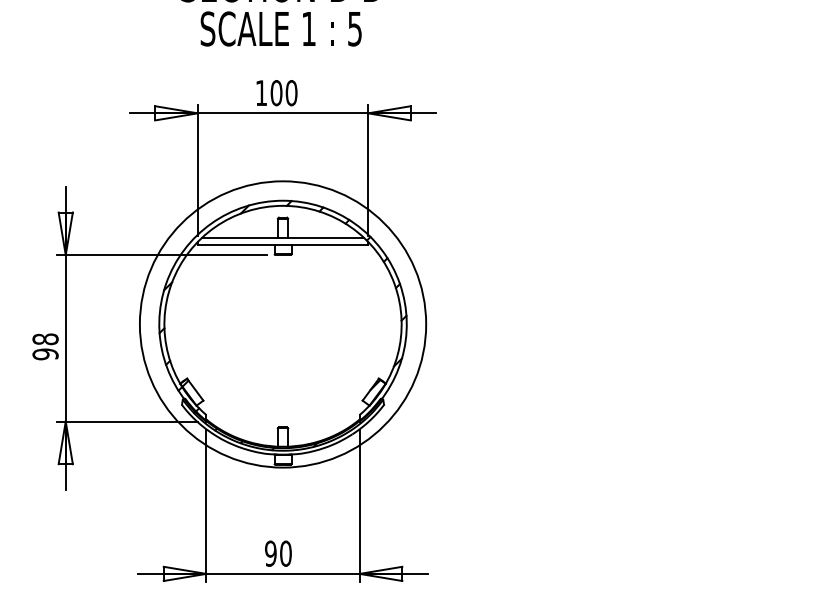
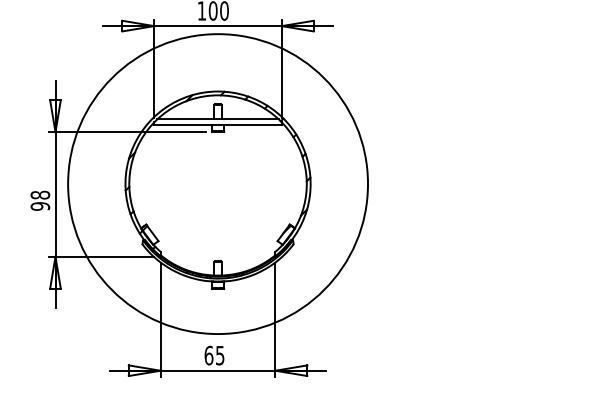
circle: (282, 324) -> (217, 184), size x1.4
text: (278, 553) -> (214, 355), 90 -> 65

